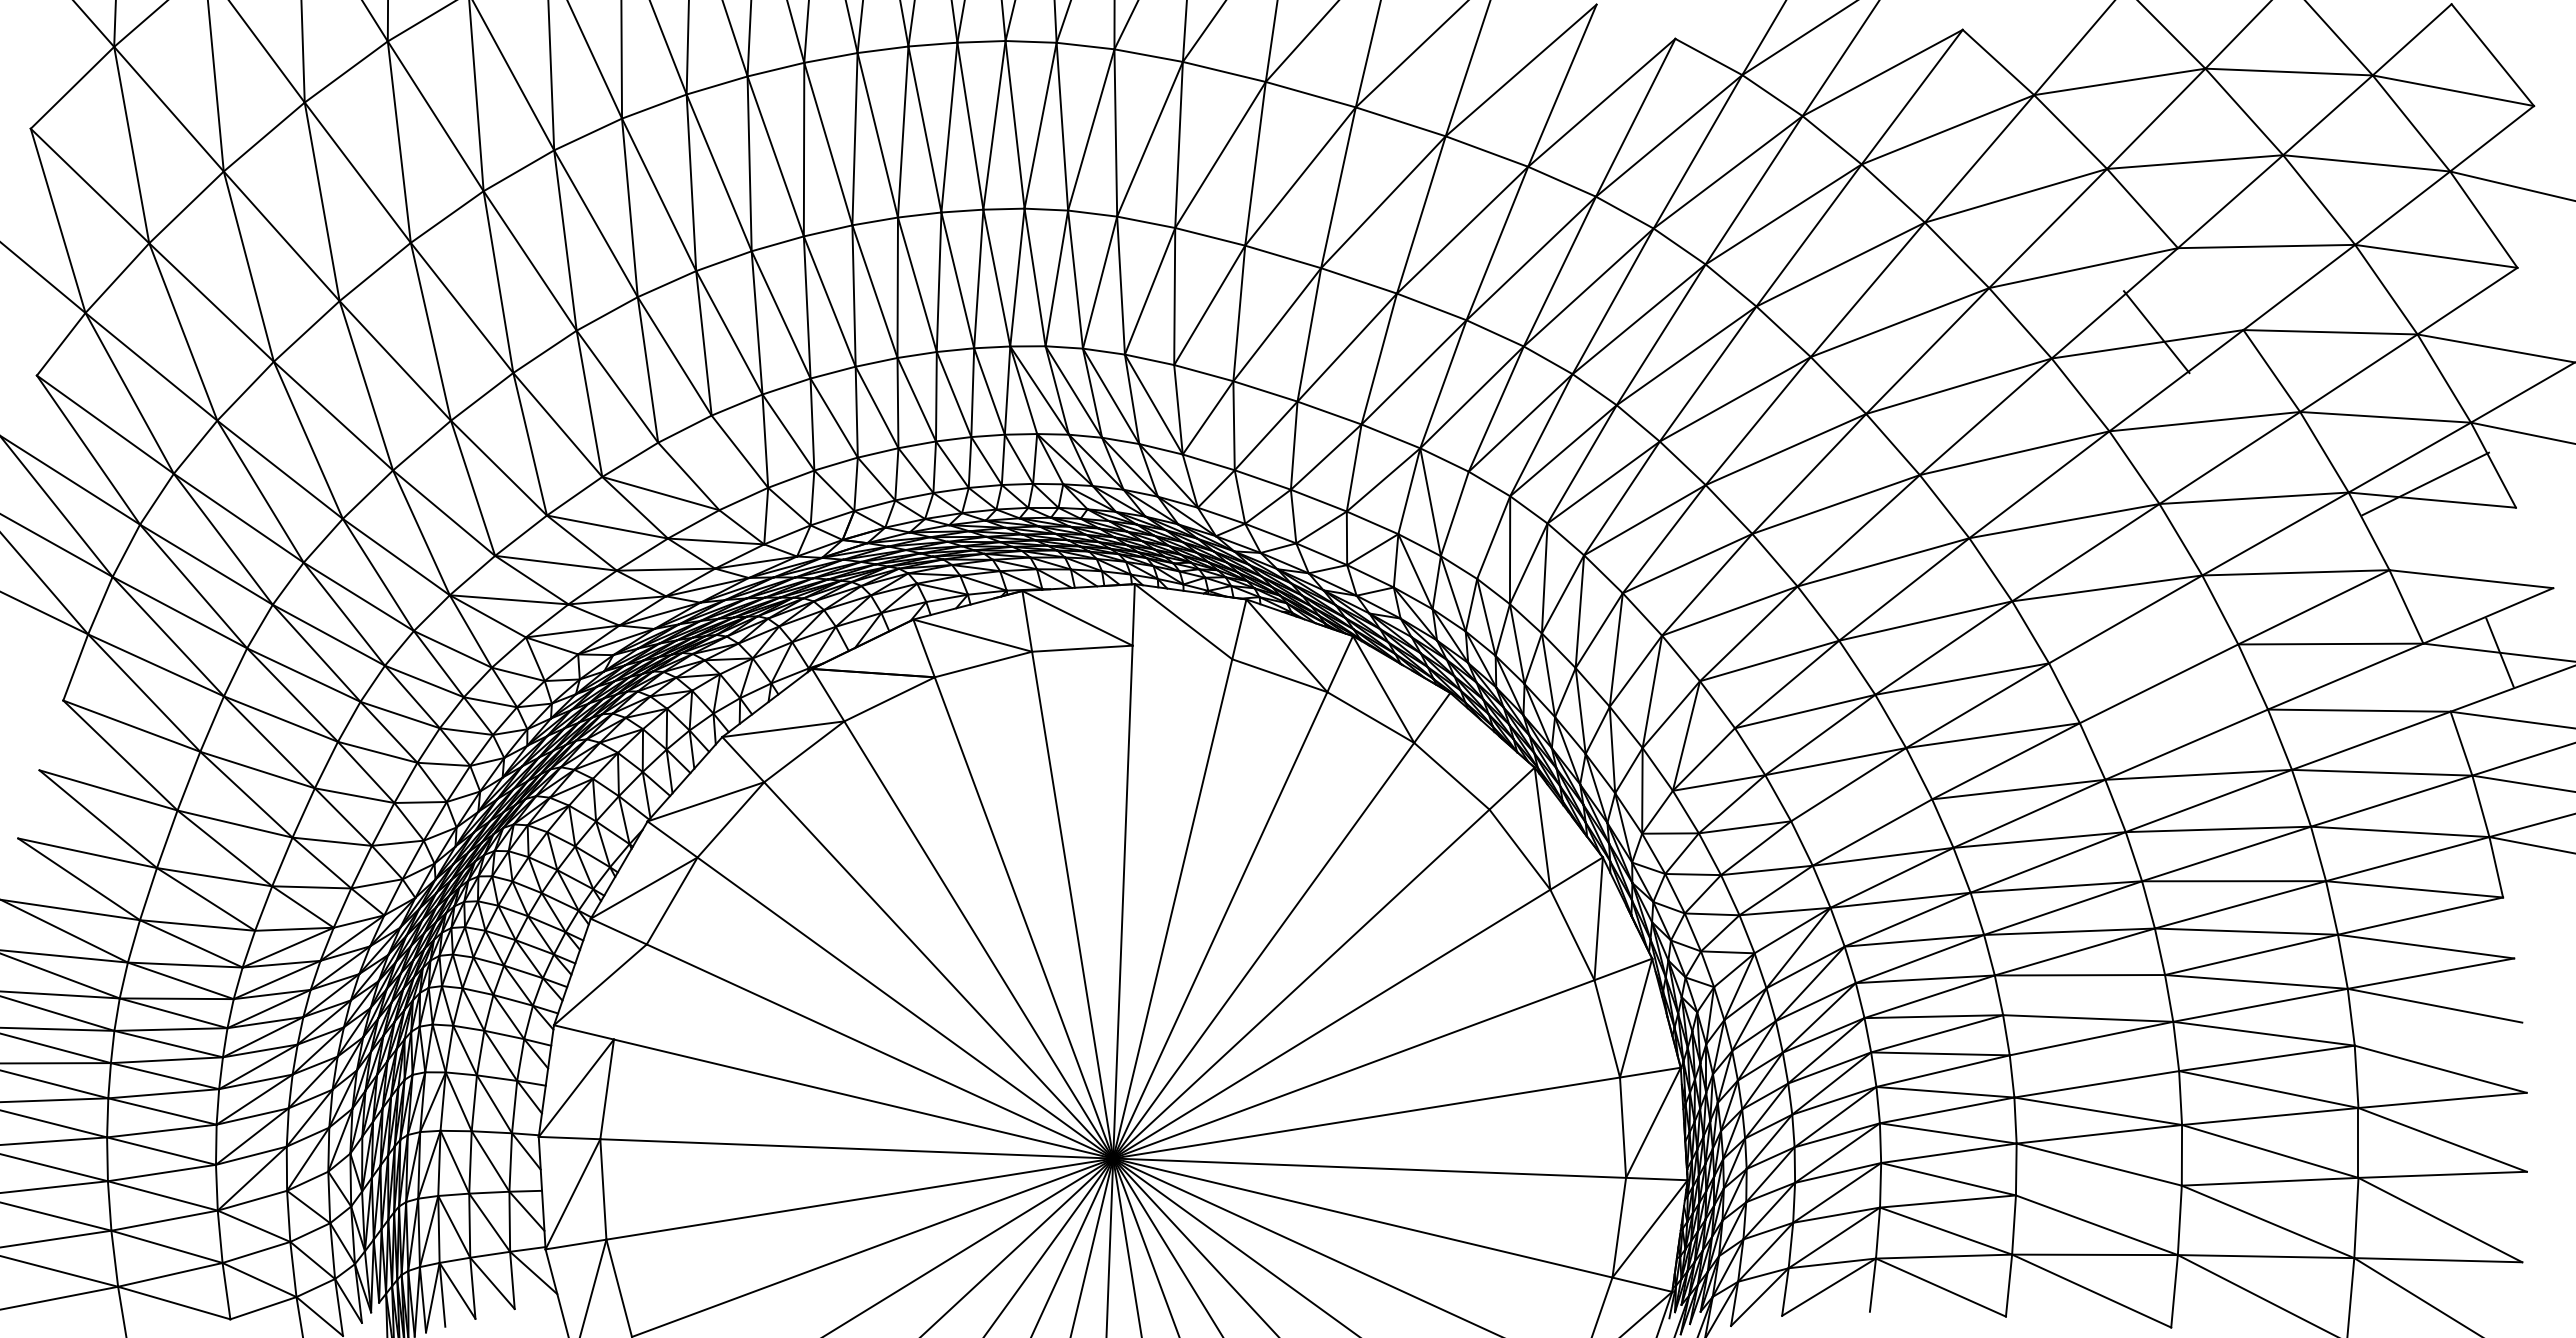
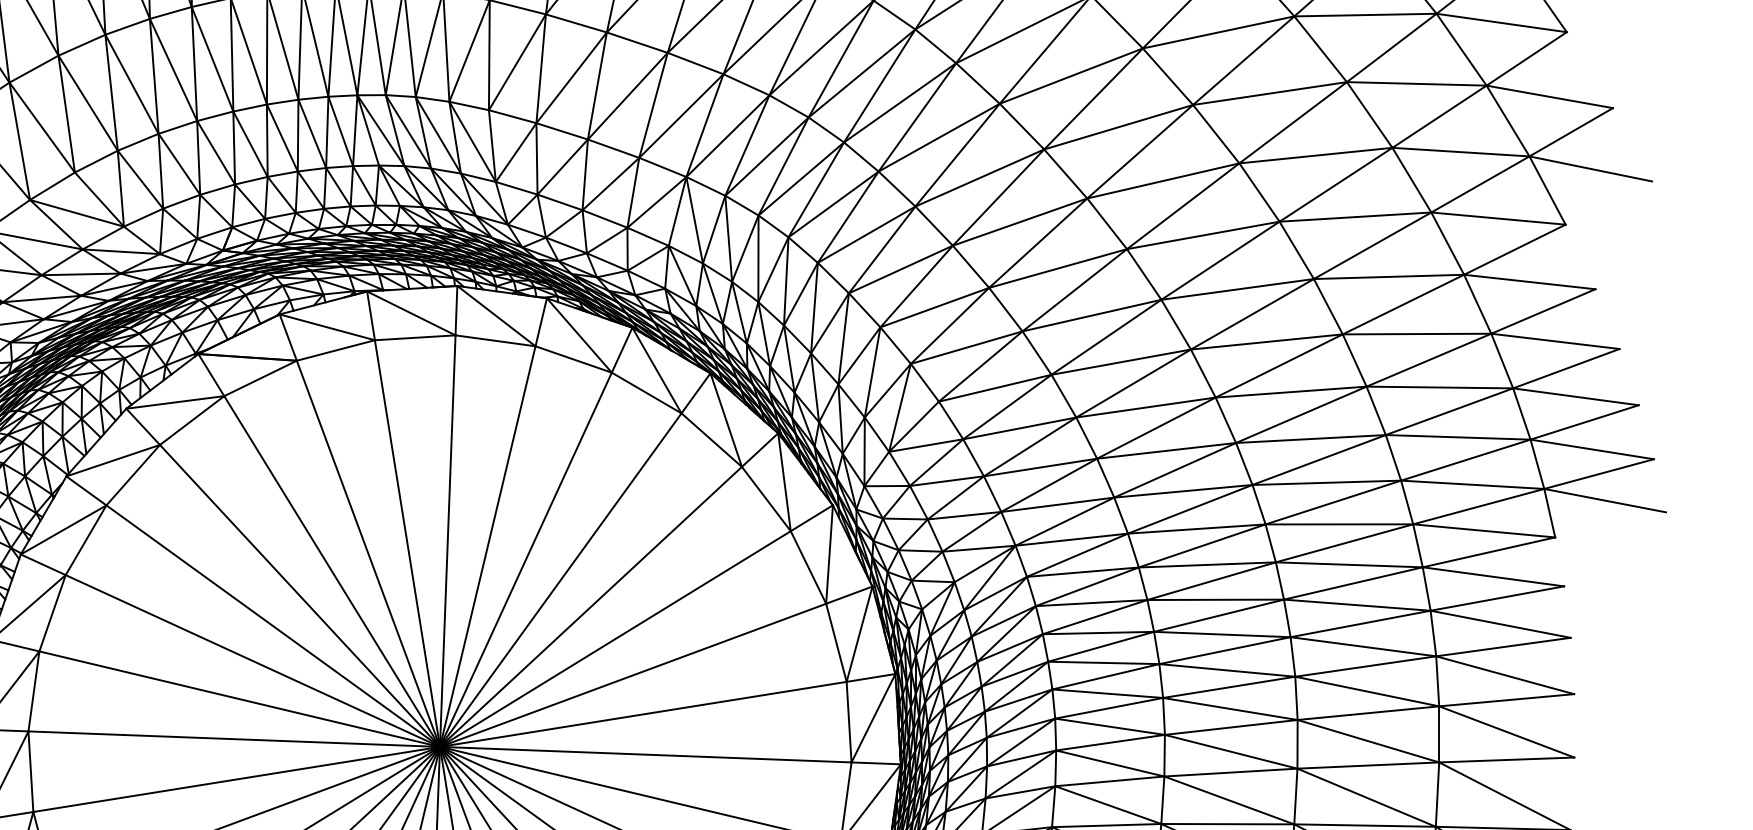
line: (2156, 332) -> (1320, 49), moved
line: (715, 462) -> (120, 188), added
line: (2425, 483) -> (1514, 249), moved
line: (1472, 524) -> (728, 238), added
line: (1182, 652) -> (495, 340), added
line: (2499, 652) -> (1501, 360), moved
line: (2143, 653) -> (1266, 341), added
line: (2173, 716) -> (1290, 392), added
line: (1469, 750) -> (725, 419), added
line: (1861, 810) -> (1040, 467), added
line: (629, 991) -> (51, 612), added
line: (2084, 995) -> (1219, 616), added
line: (2438, 1033) -> (1503, 646), added
line: (2094, 1063) -> (1227, 670), added
line: (2098, 1190) -> (1230, 772), added

